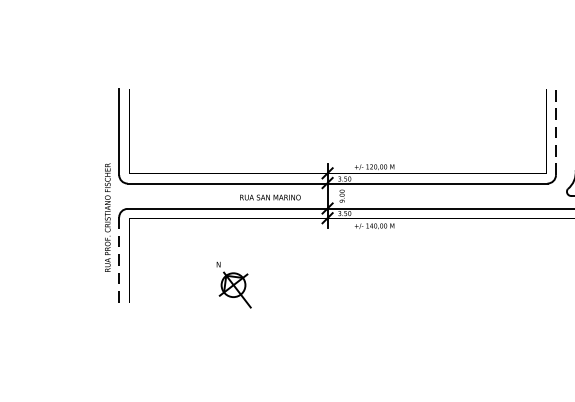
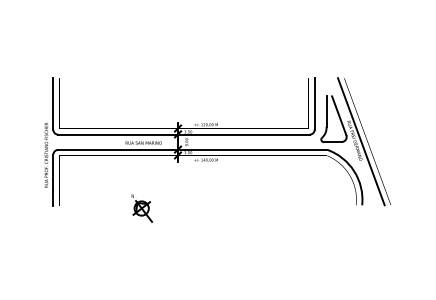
line: (555, 131) -> (314, 103), dashed -> solid
line: (119, 260) -> (53, 180), dashed -> solid
part: (233, 285) -> (141, 208), moved

